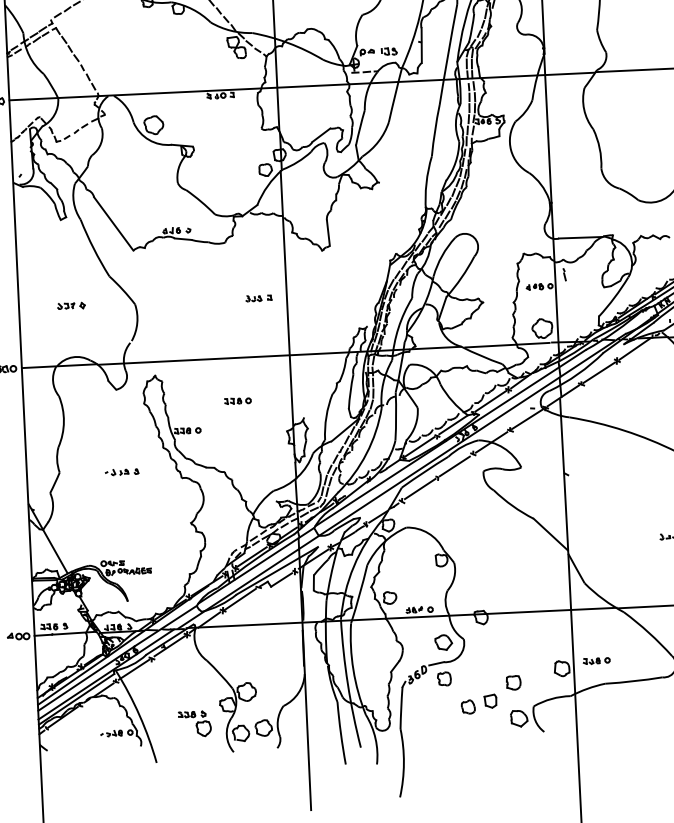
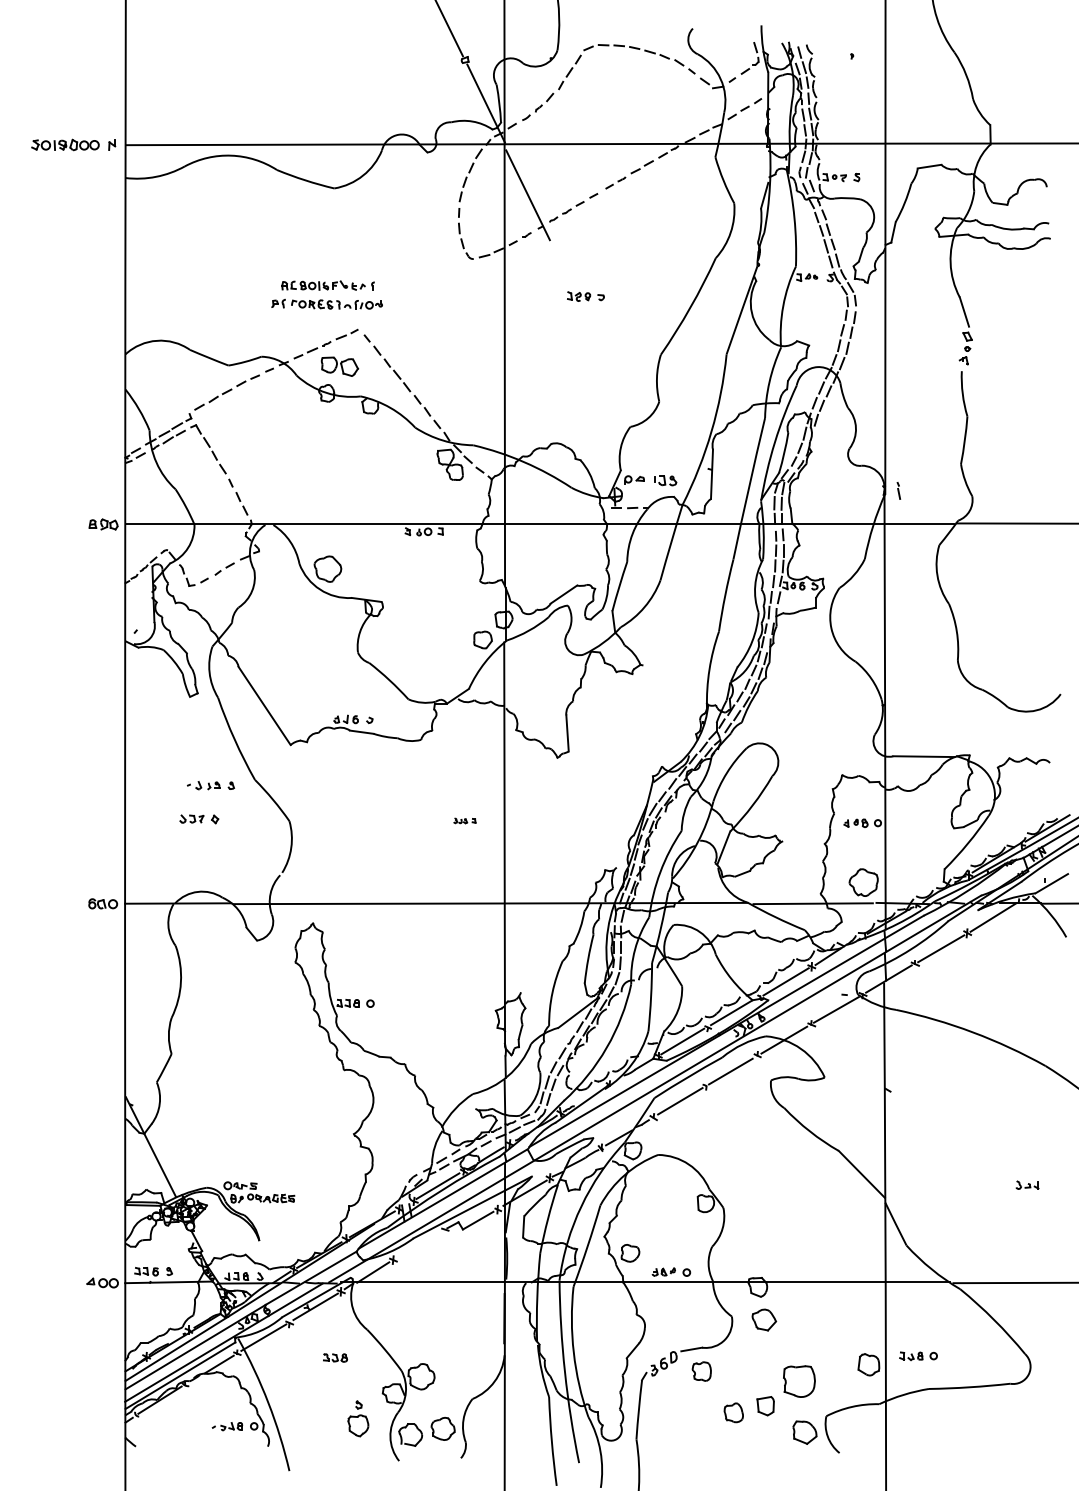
line: (564, 274) -> (898, 490), moved
part: (258, 298) -> (464, 820), size x0.6
part: (237, 400) -> (428, 964), removed
part: (121, 472) -> (210, 785), moved
line: (240, 599) -> (418, 1245), removed
part: (443, 642) -> (764, 1319), moved
part: (513, 682) -> (799, 1381), size x1.6
part: (187, 714) -> (335, 1357), moved

